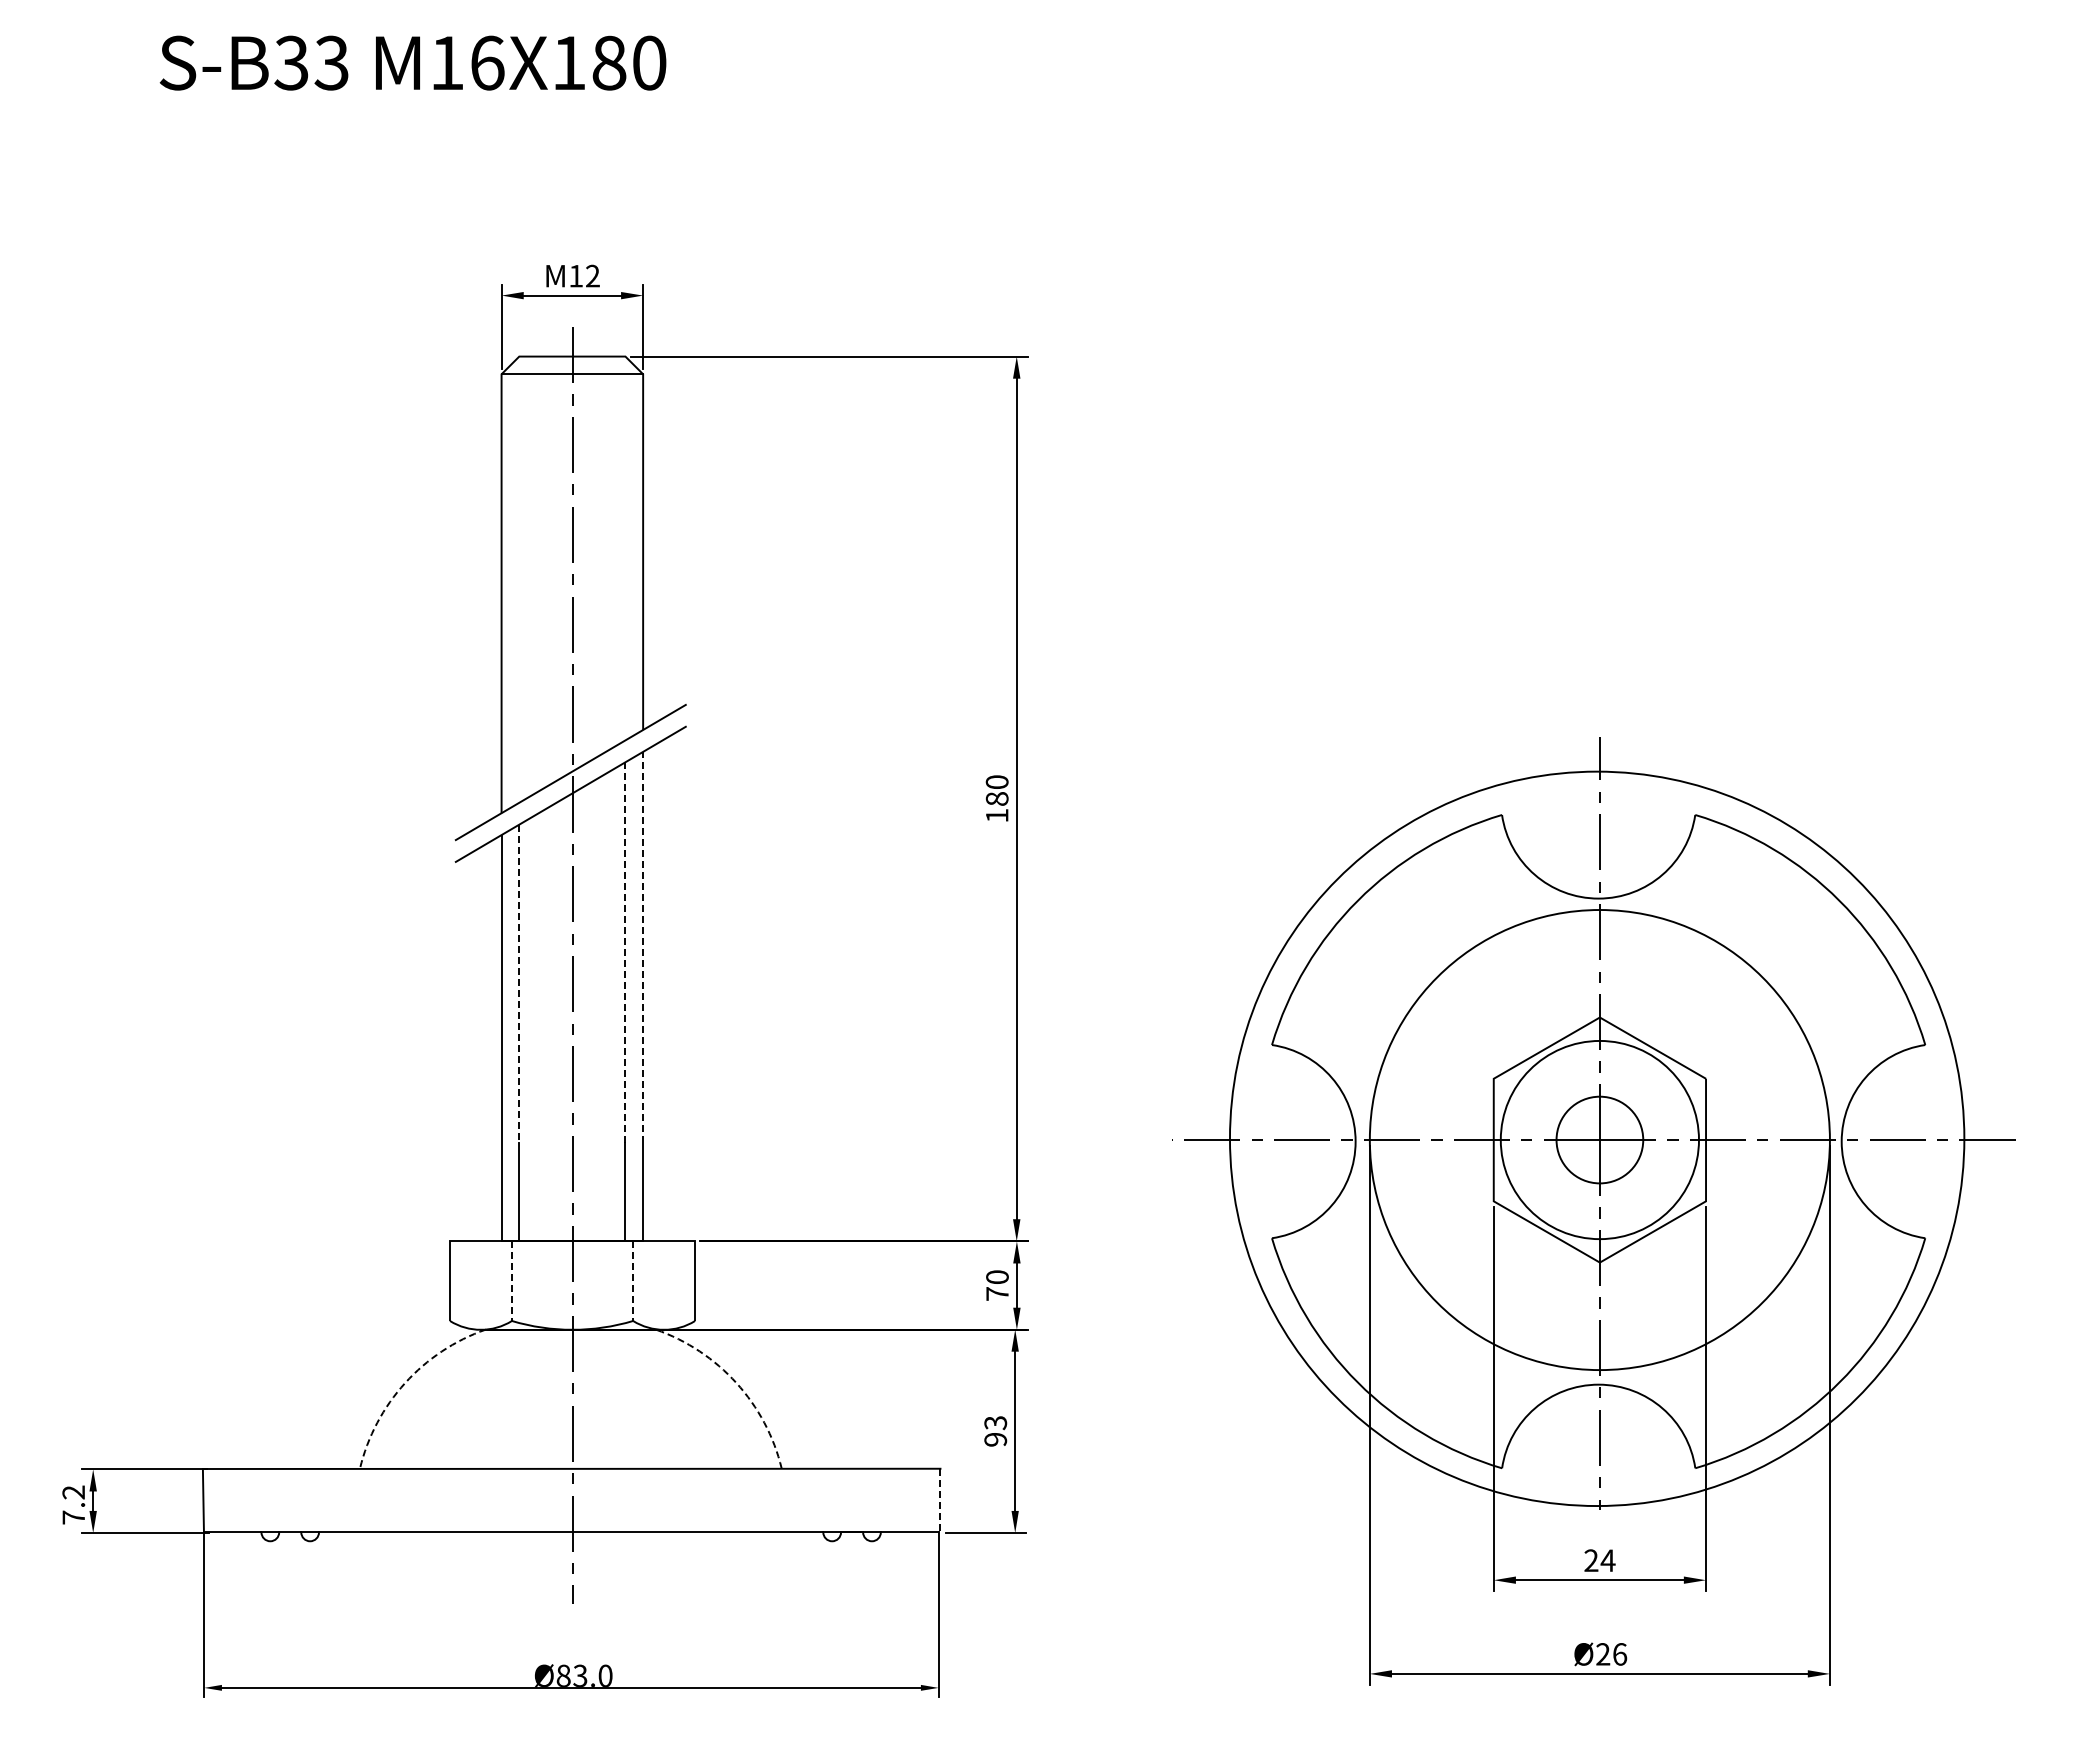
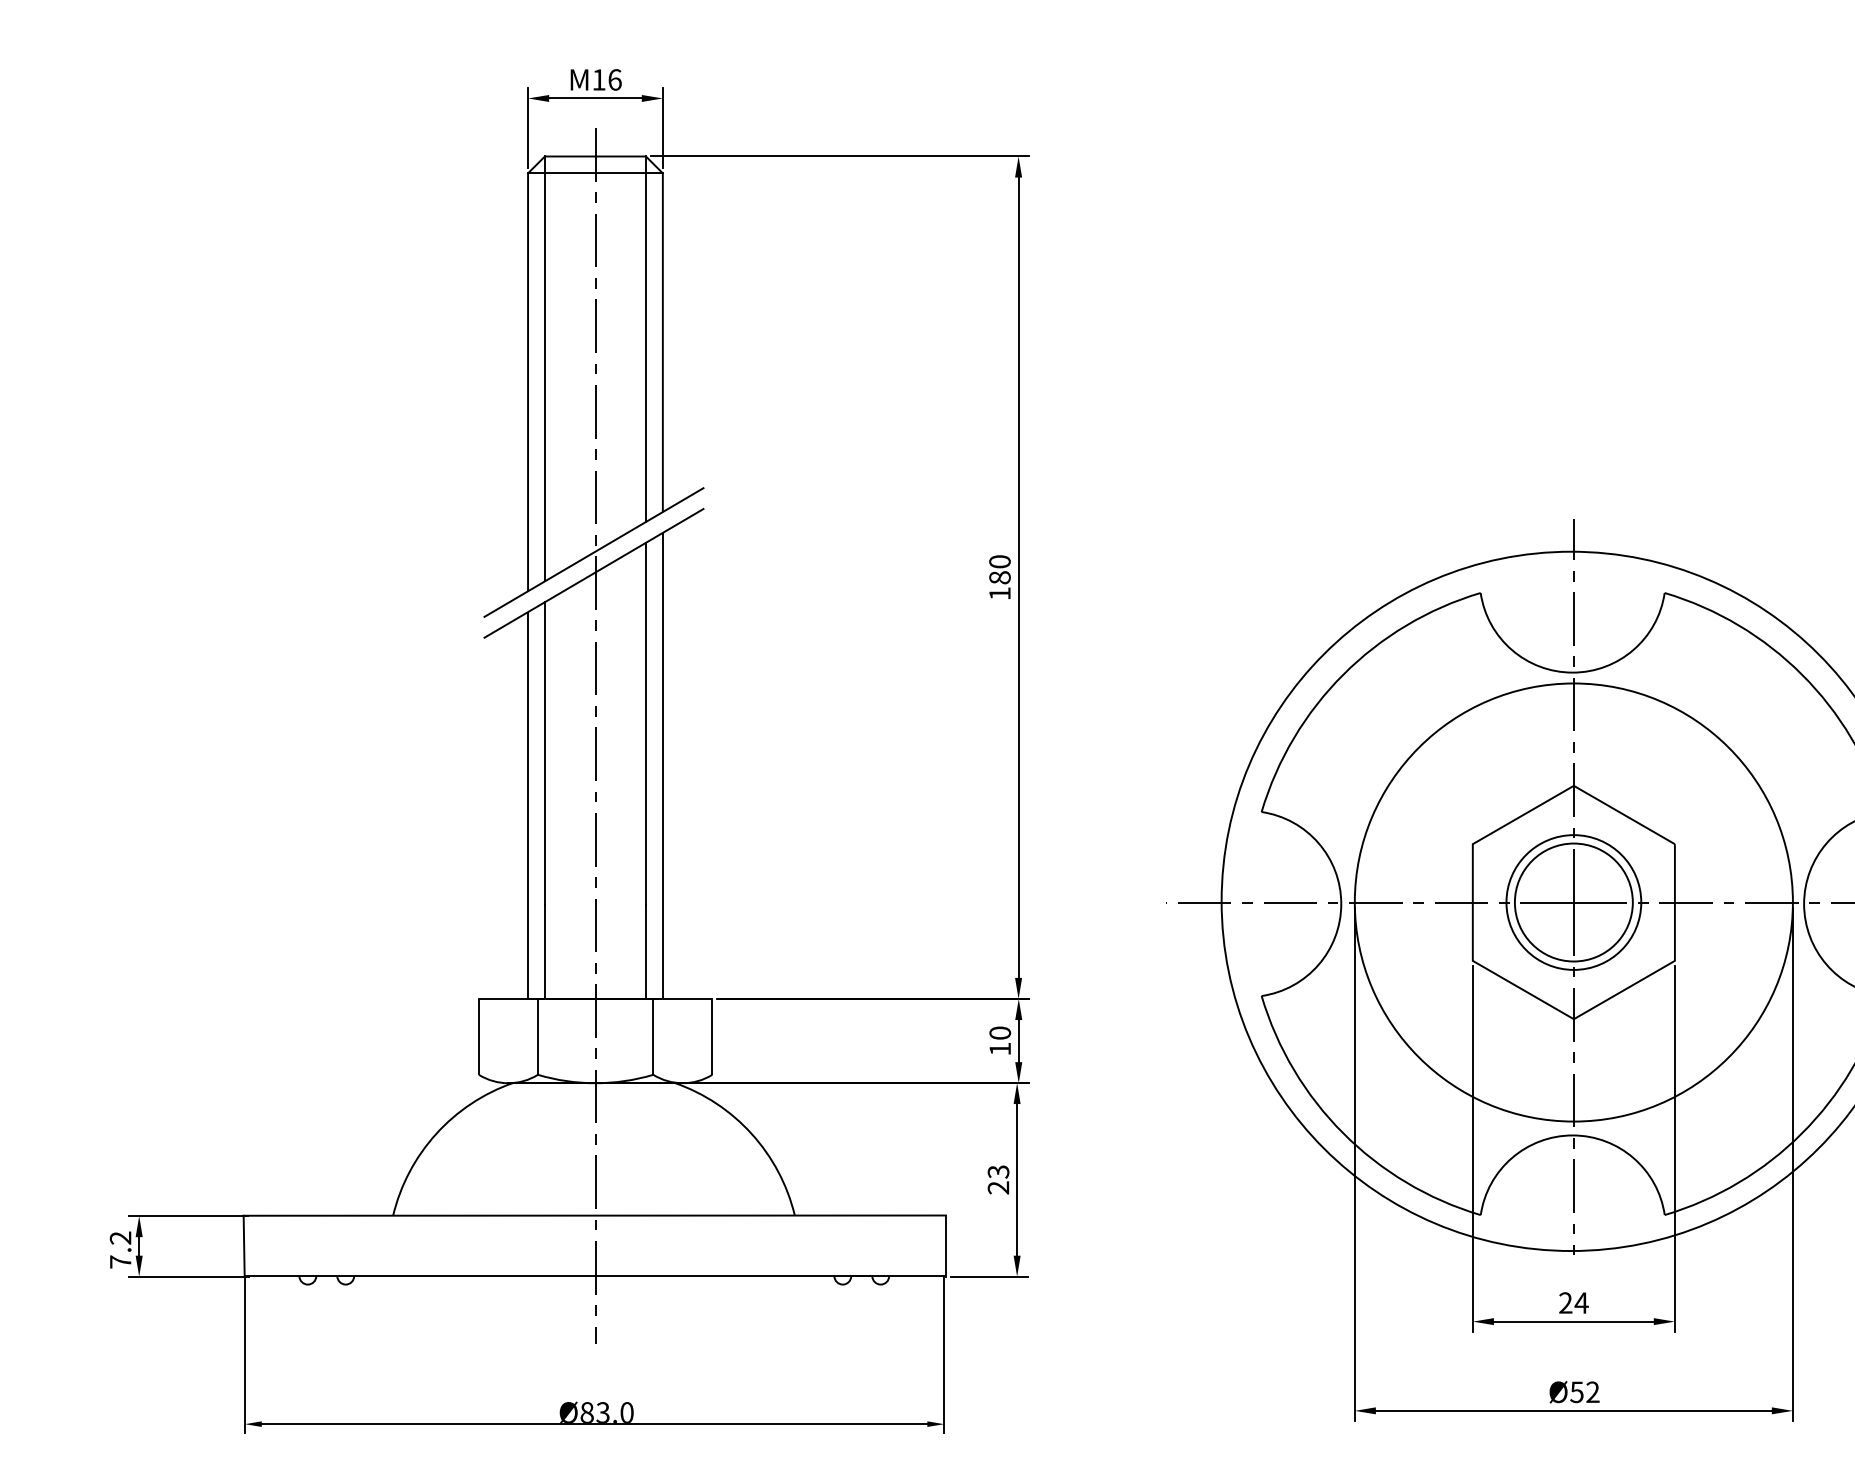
text: (592, 275) -> (614, 79), M12 -> M16
line: (625, 548) -> (646, 339), added
line: (519, 579) -> (545, 368), added
line: (643, 946) -> (663, 718), dashed -> solid
line: (625, 953) -> (646, 724), dashed -> solid
line: (519, 984) -> (545, 754), dashed -> solid
circle: (1599, 1139) -> (1573, 902), size x0.71
circle: (1599, 1139) -> (1573, 902), size x1.43
line: (511, 1281) -> (537, 1037), dashed -> solid
line: (633, 1281) -> (653, 1037), dashed -> solid
text: (997, 1293) -> (1000, 1048), 70 -> 10
arc: (405, 1383) -> (436, 1134), dashed -> solid
arc: (736, 1383) -> (751, 1134), dashed -> solid
text: (995, 1439) -> (998, 1187), 93 -> 23
line: (940, 1501) -> (945, 1246), dashed -> solid
text: (1611, 1654) -> (1584, 1392), Ø26 -> Ø52

